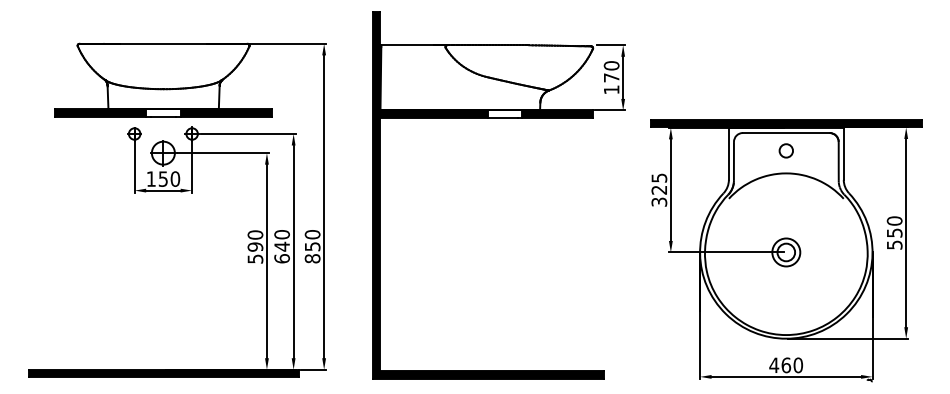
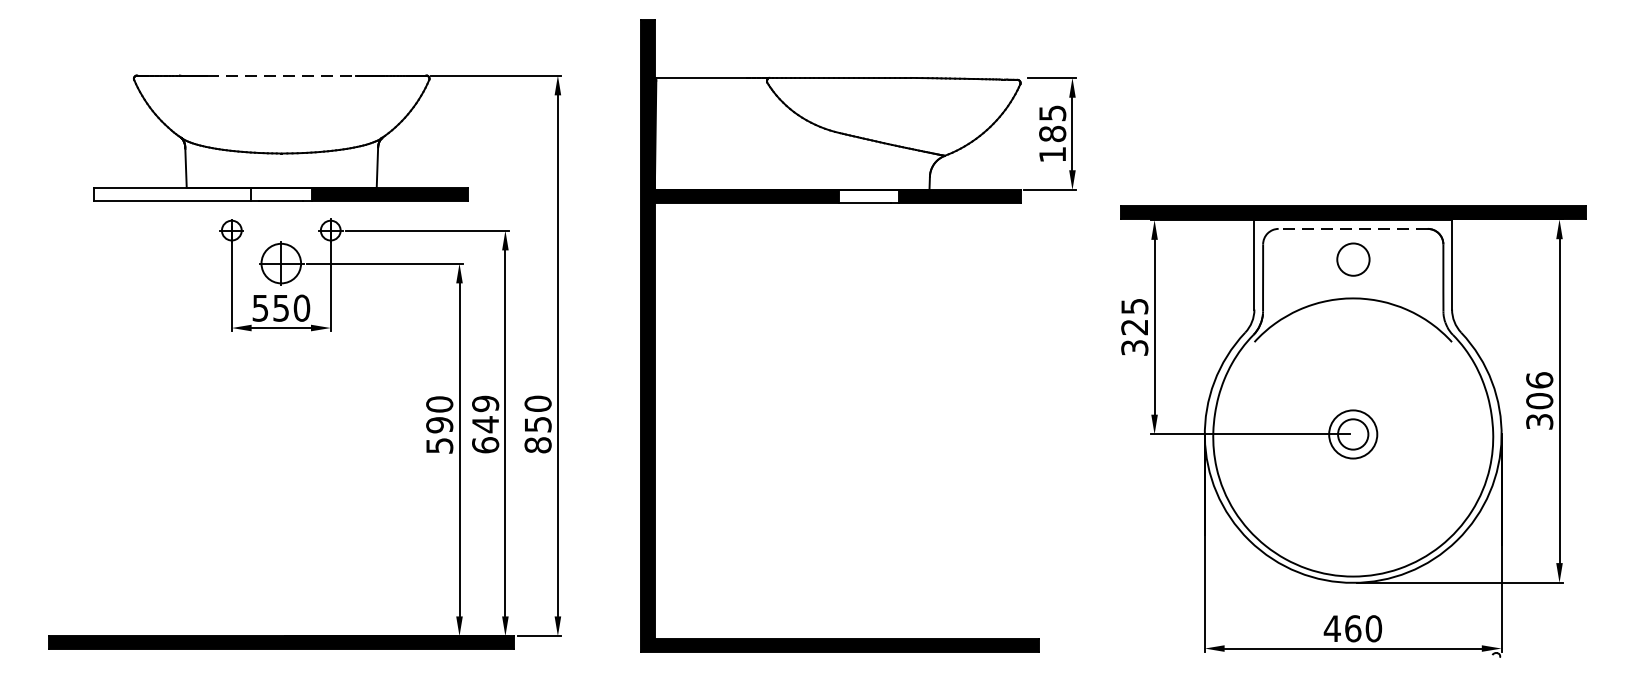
line: (164, 43) -> (283, 74), solid -> dashed
text: (611, 71) -> (1052, 123), 170 -> 185
fill: (99, 112) -> (171, 193), removed
line: (785, 133) -> (1351, 229), solid -> dashed
circle: (785, 150) -> (1351, 258), size x1.4
text: (150, 178) -> (259, 307), 150 -> 550
text: (894, 232) -> (1539, 400), 550 -> 306
text: (281, 234) -> (484, 403), 640 -> 649

